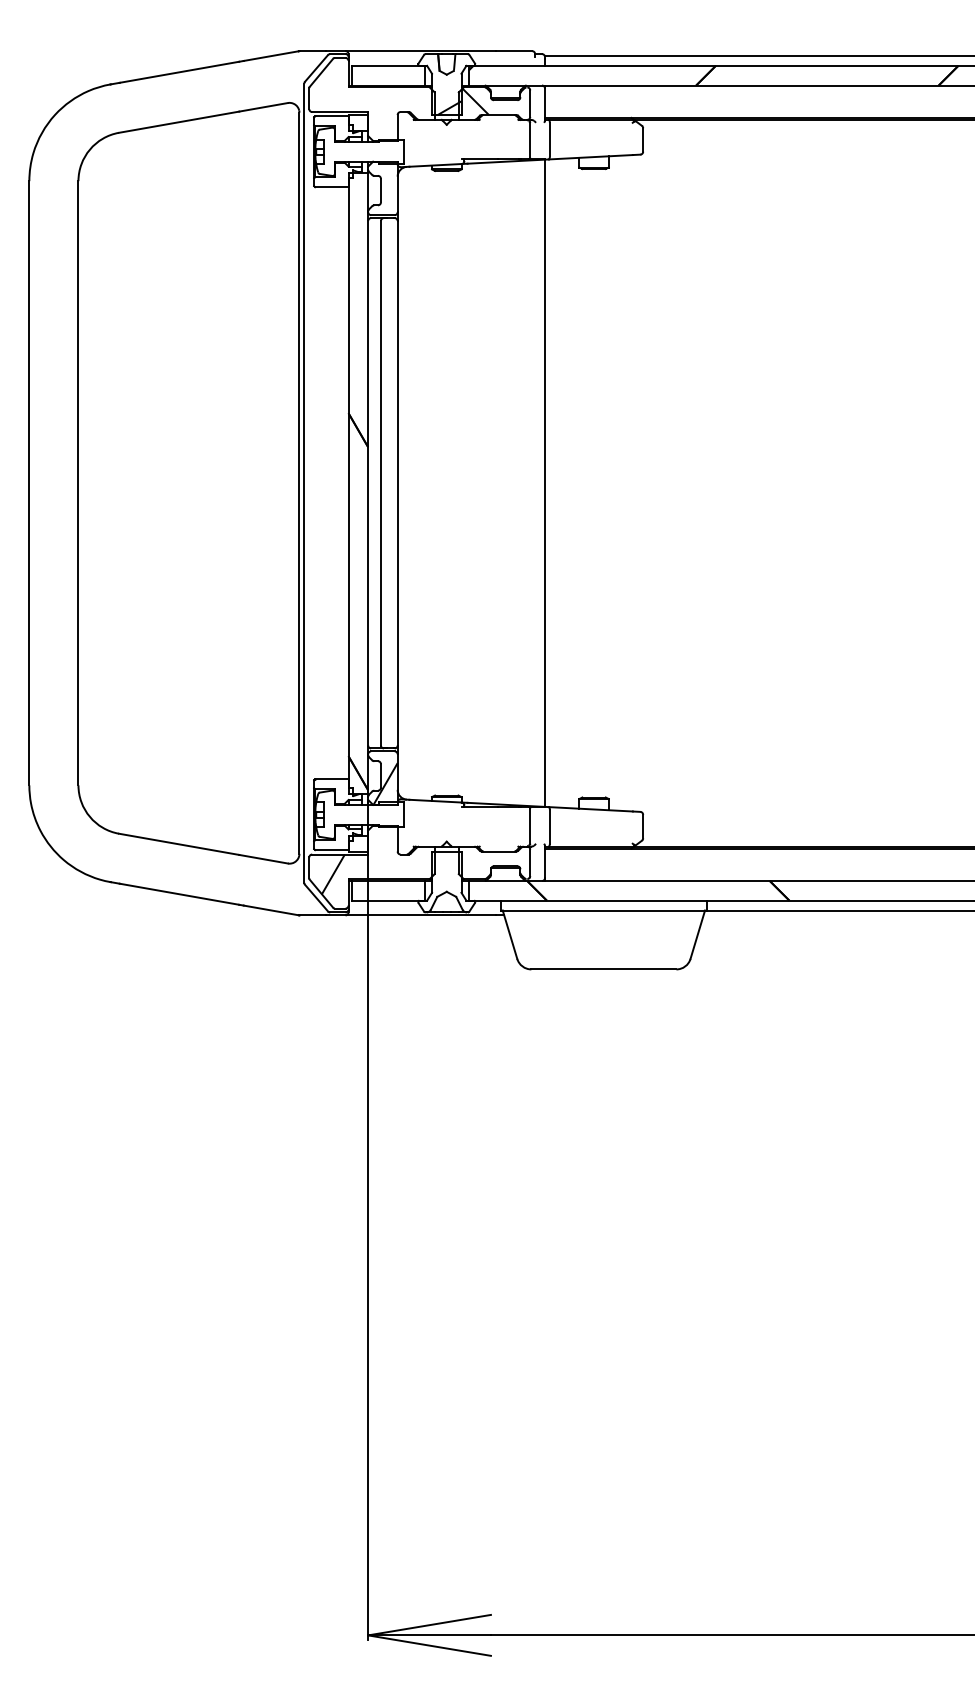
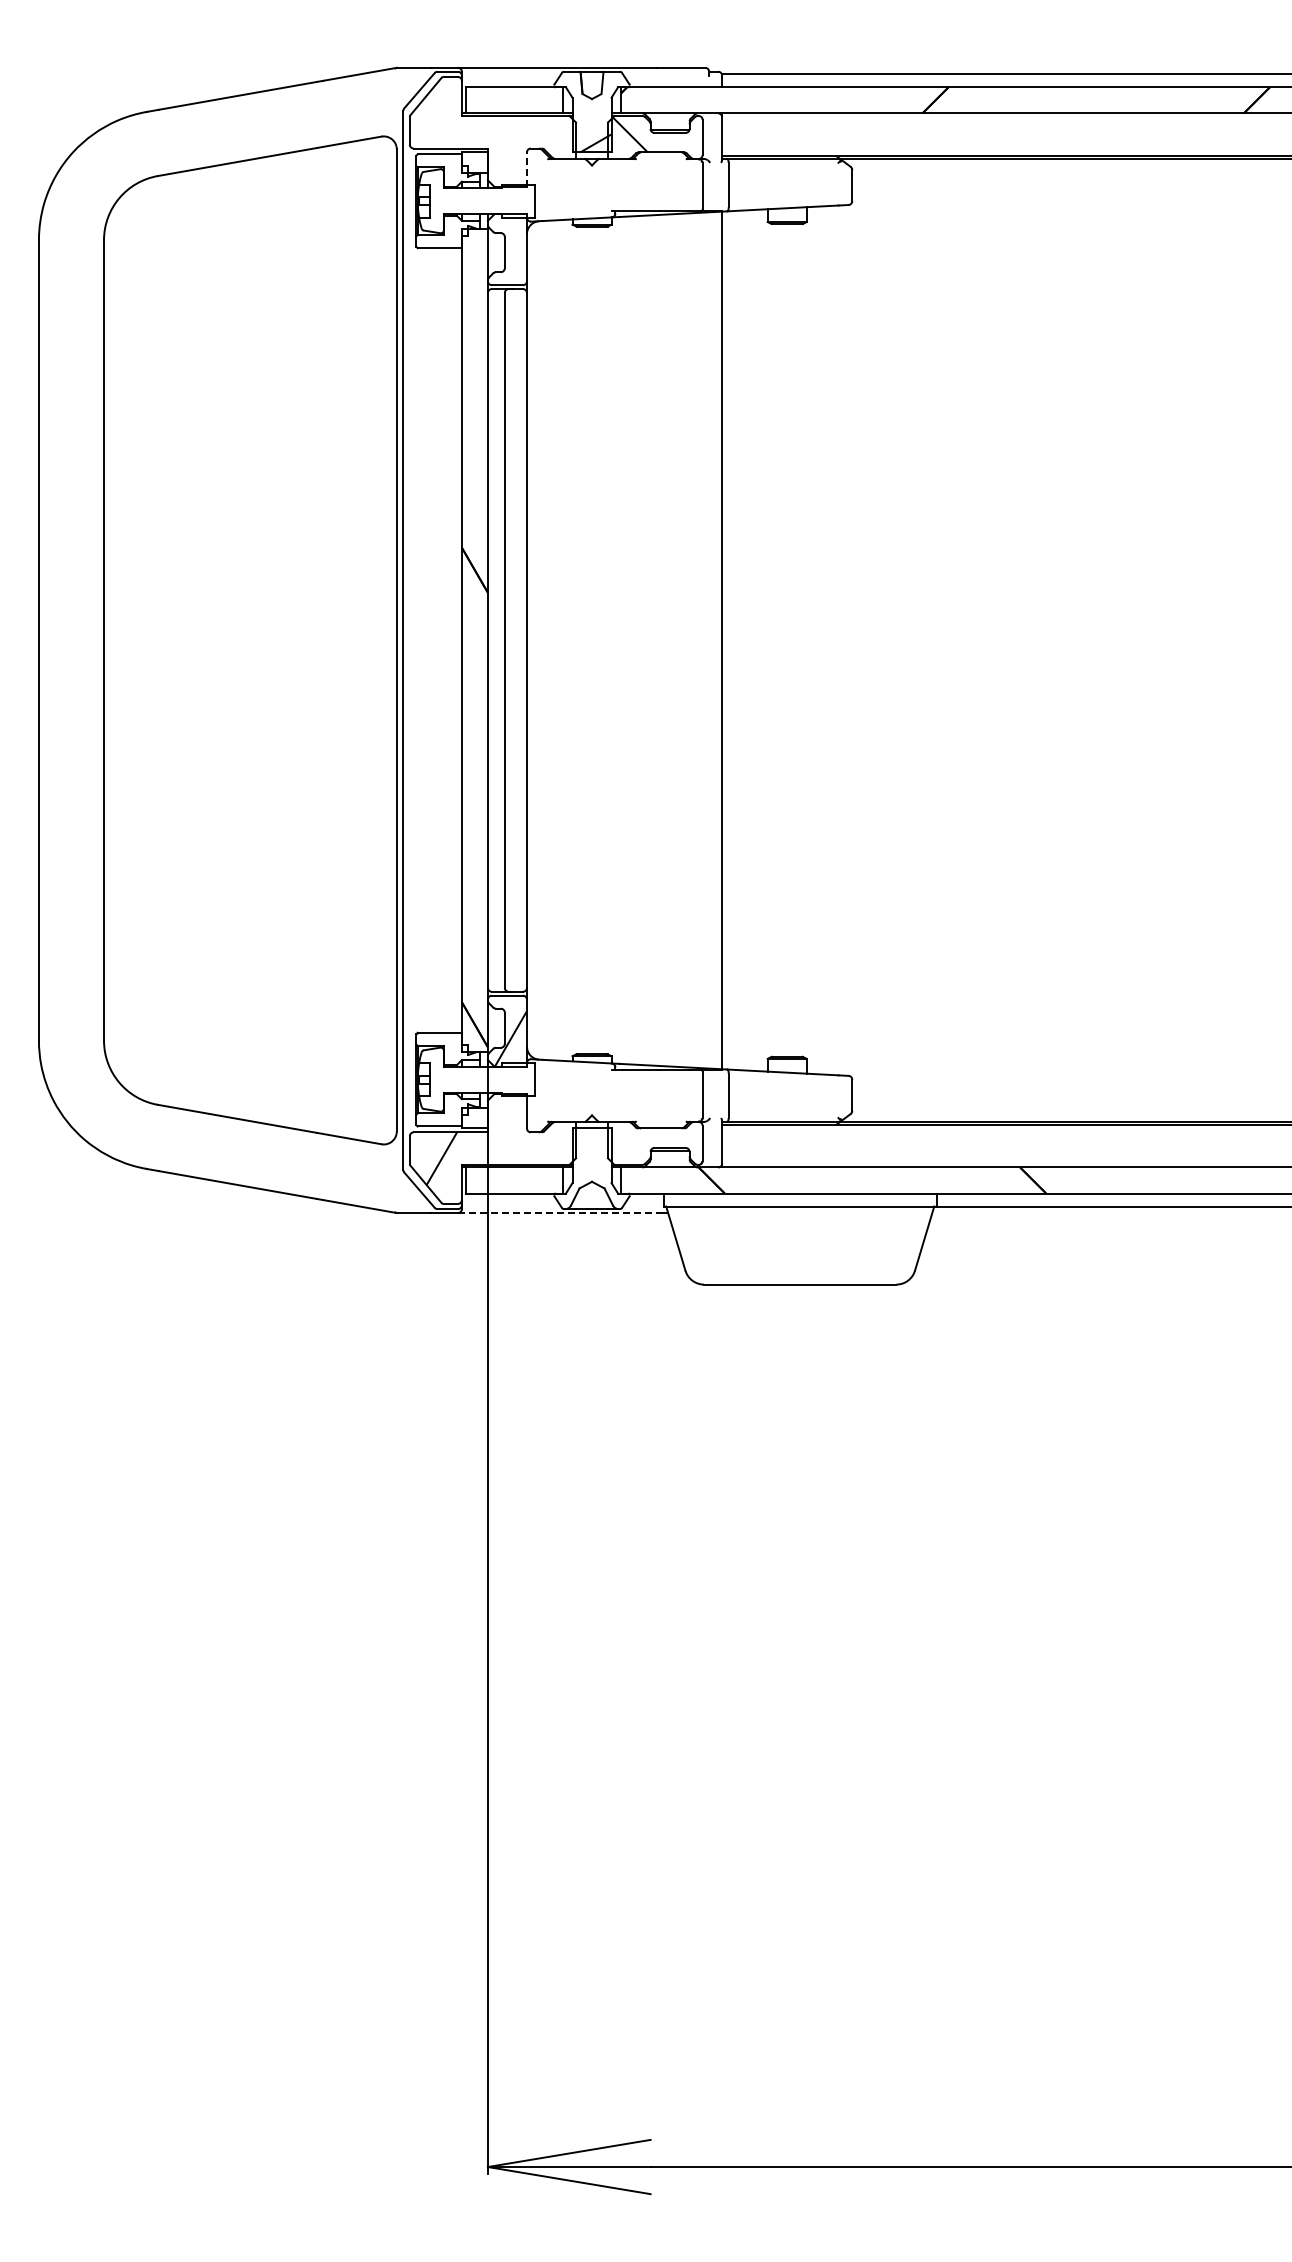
line: (397, 127) -> (526, 169), solid -> dashed
line: (420, 915) -> (557, 1213), solid -> dashed

